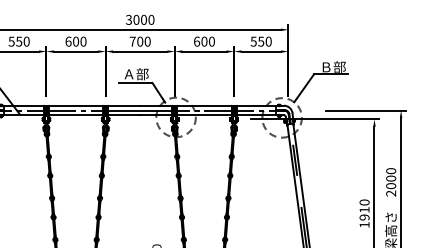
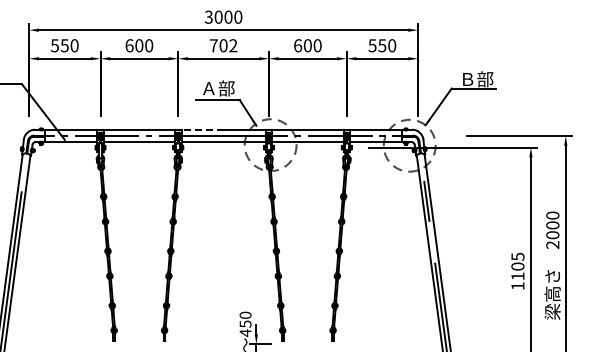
text: (147, 41) -> (233, 45), 700 -> 702
line: (124, 106) -> (202, 130), solid -> dashed
text: (364, 209) -> (517, 266), 1910 -> 1105

